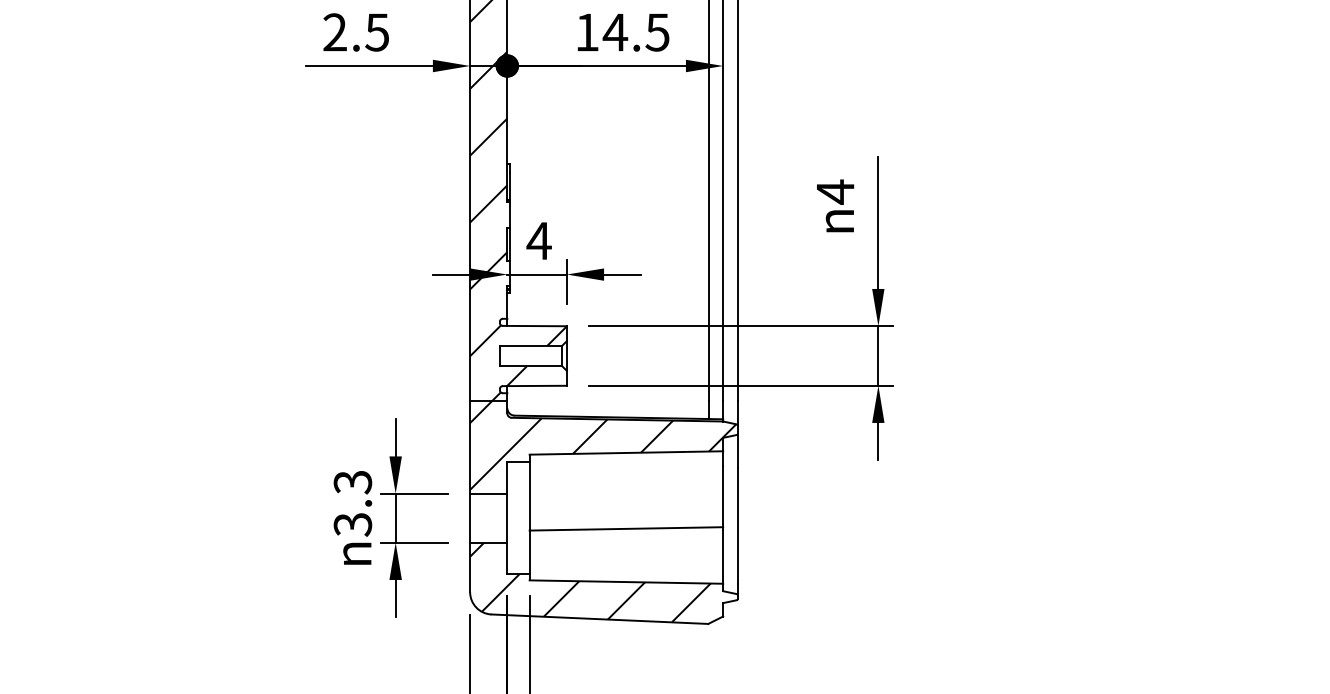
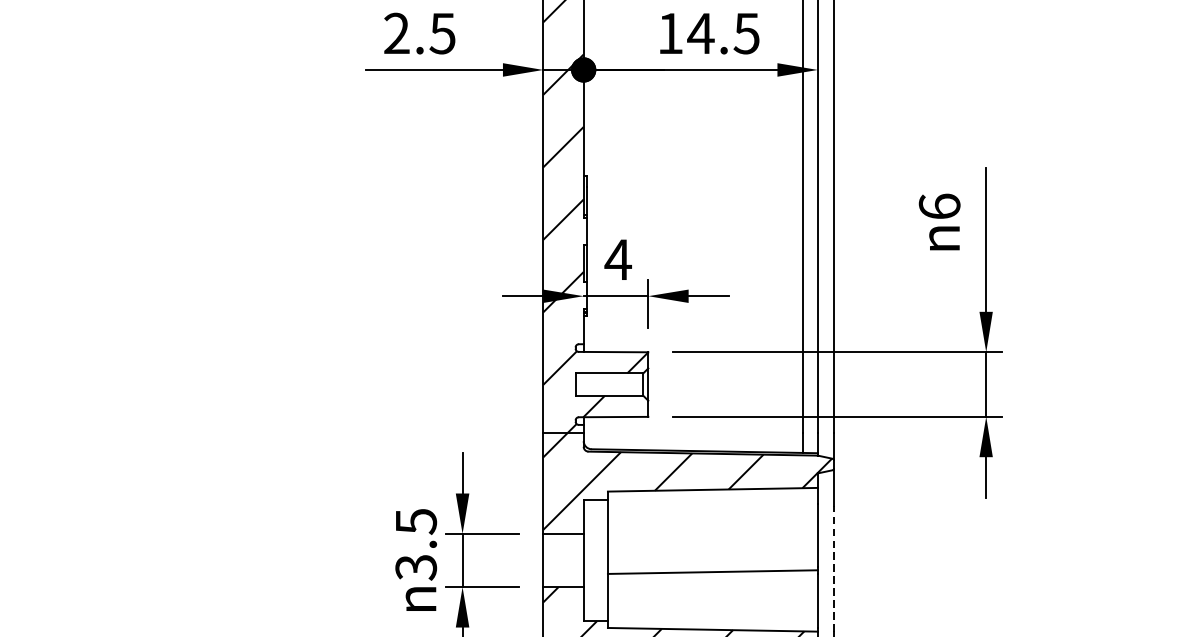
text: (835, 191) -> (939, 206), 4 -> 6
text: (352, 482) -> (415, 521), 3.3 -> 3.5
line: (738, 525) -> (834, 568), solid -> dashed

